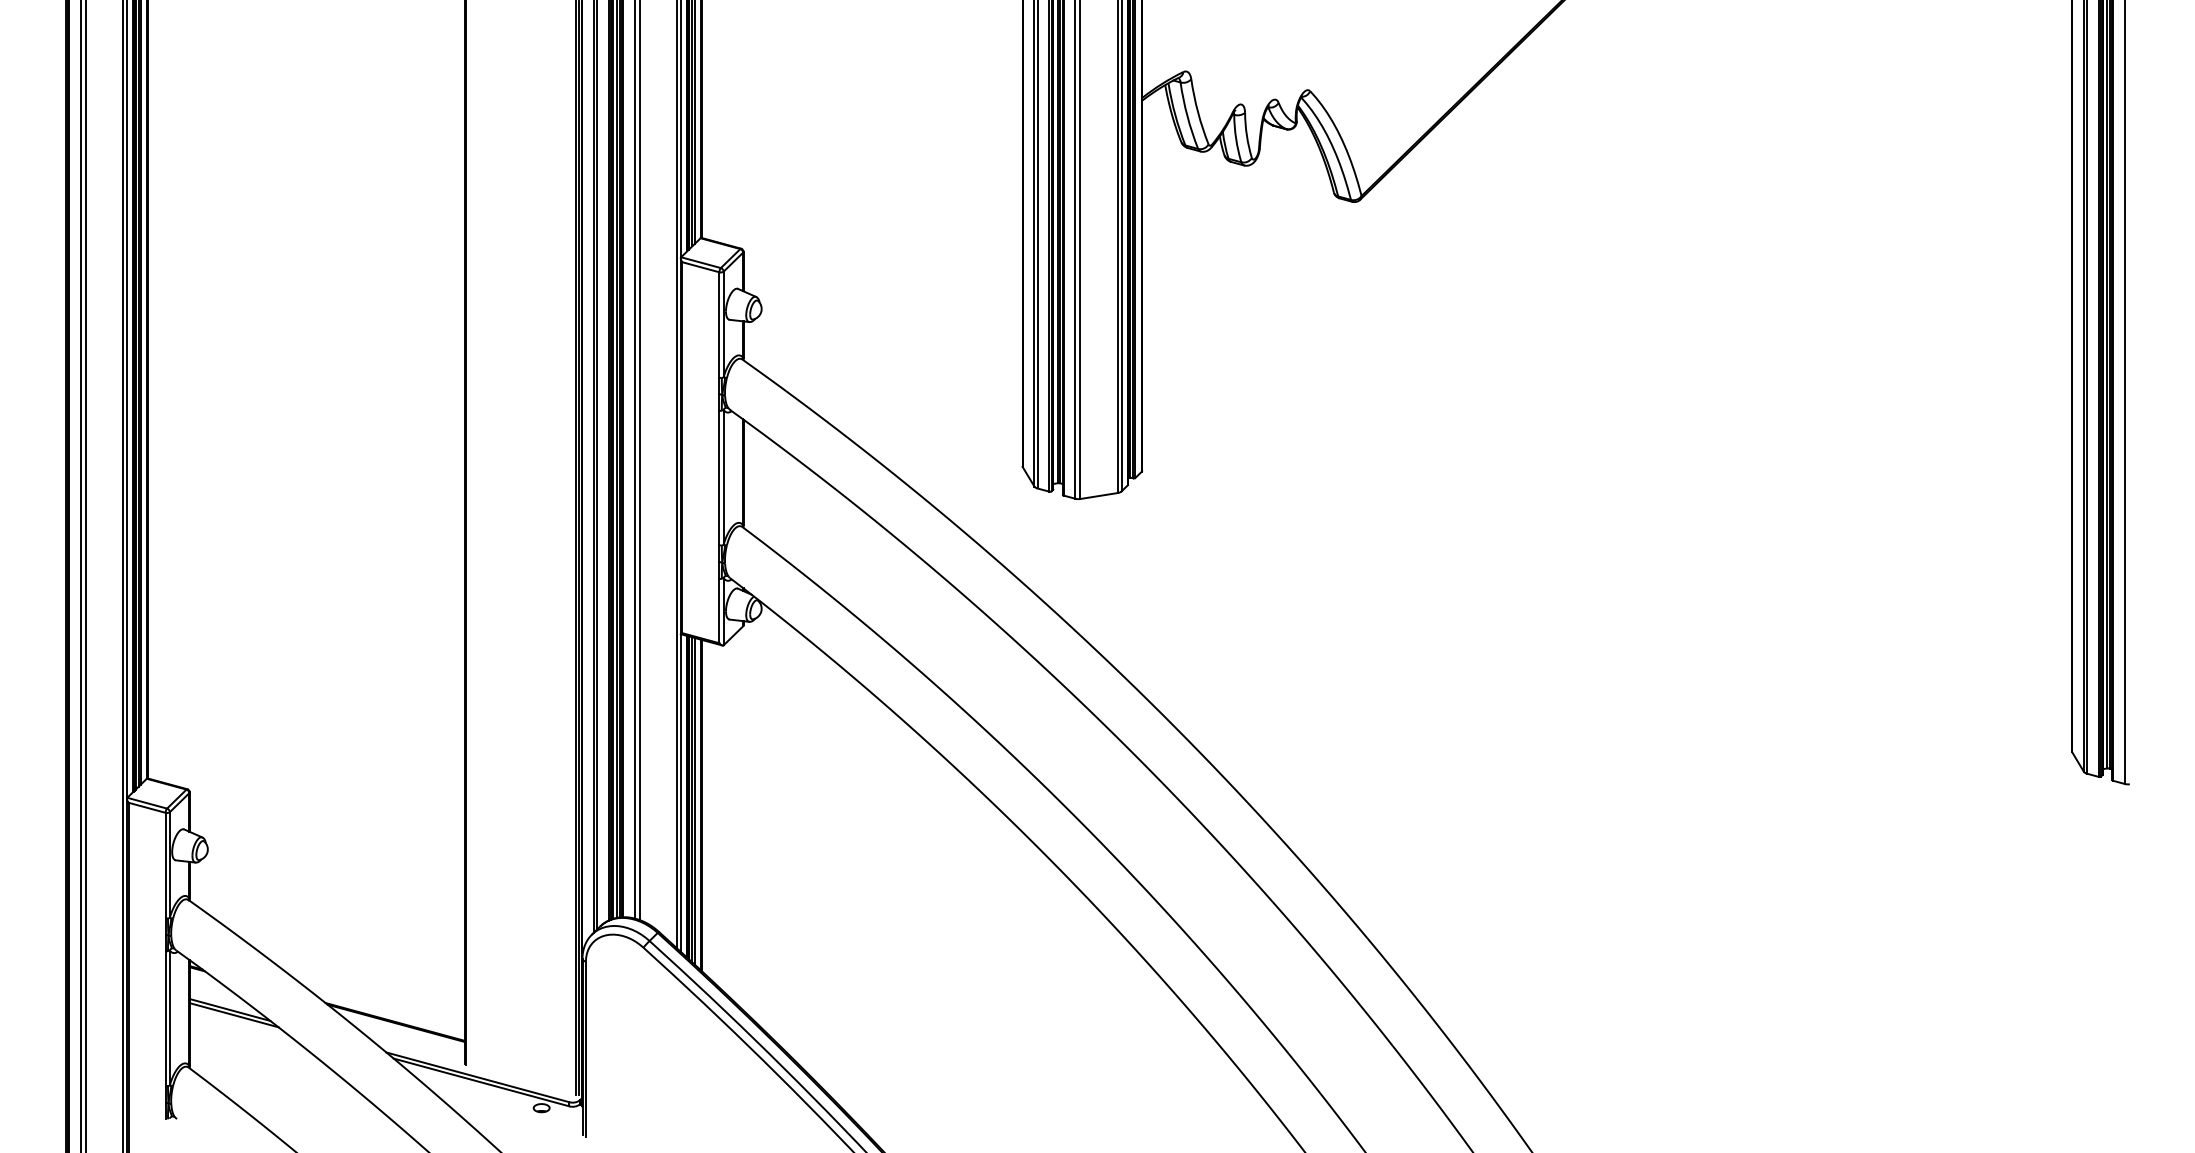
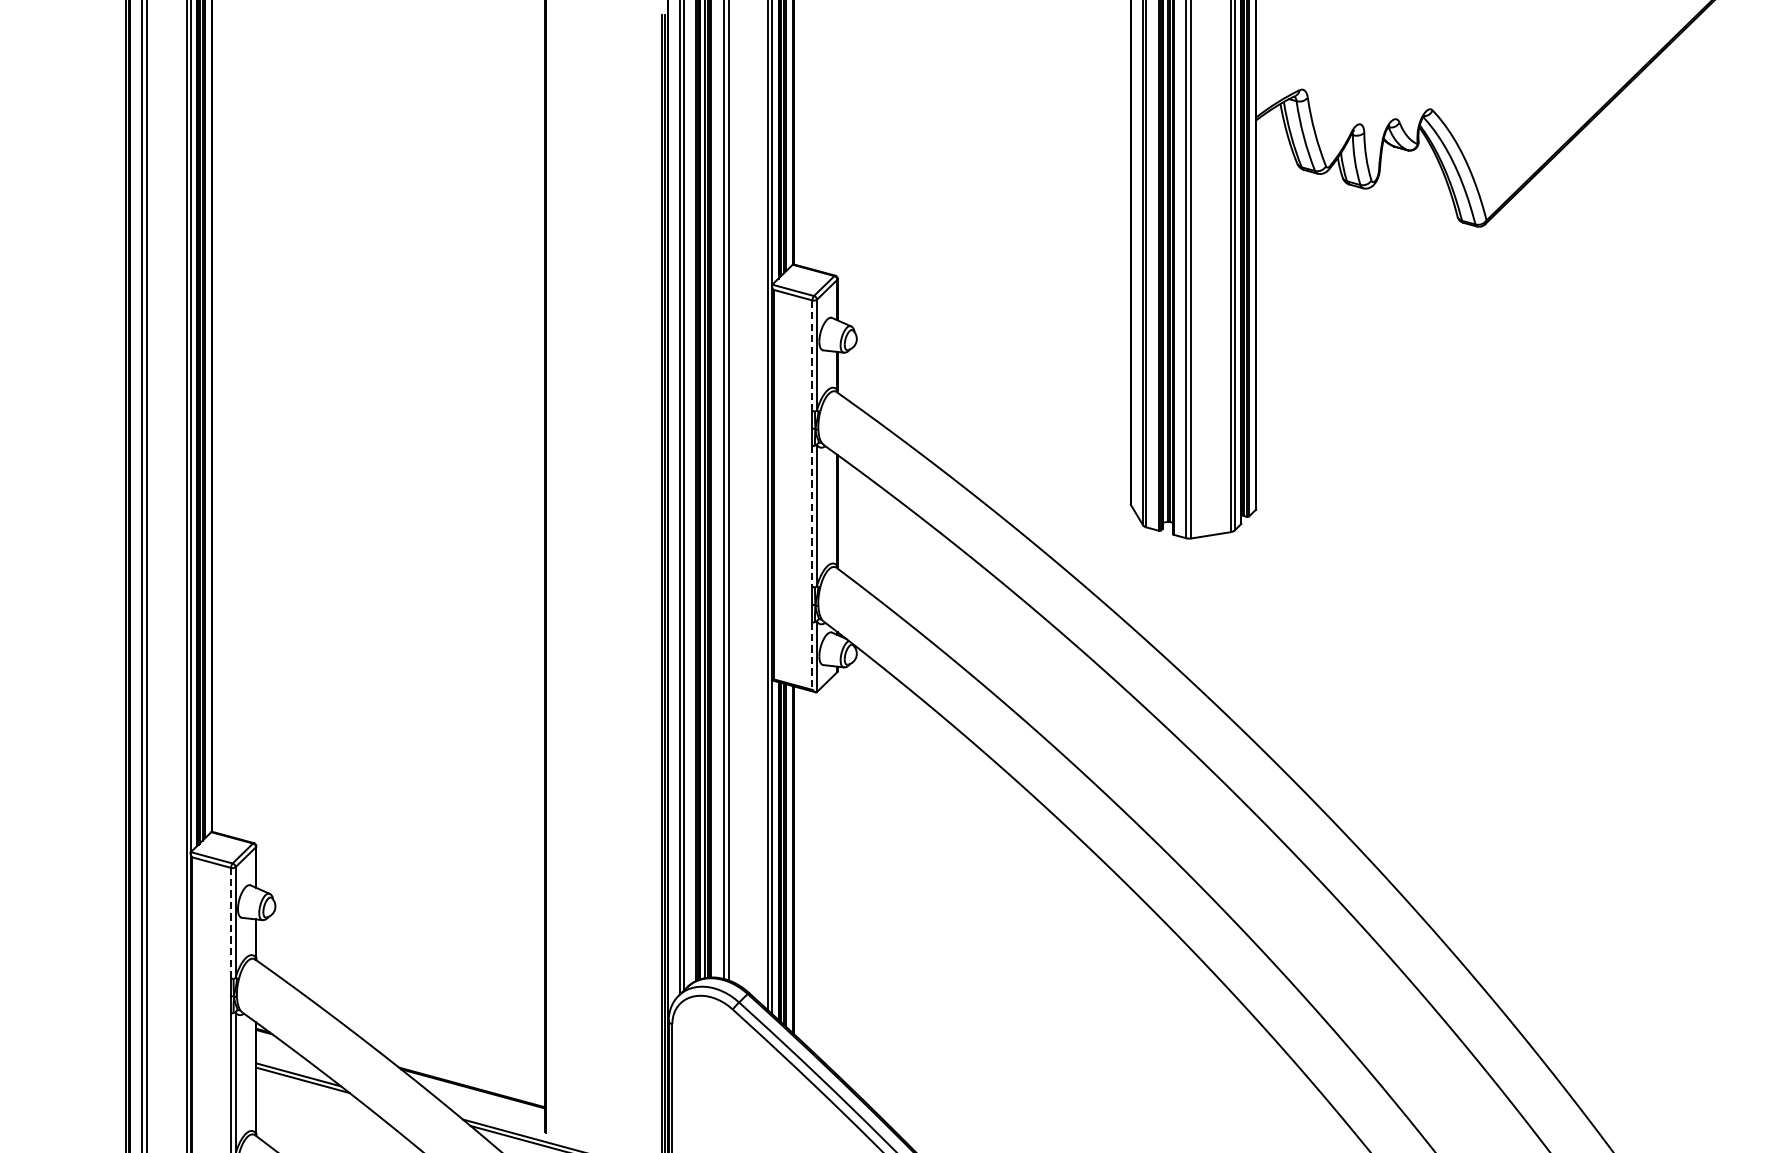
line: (719, 324) -> (812, 355), solid -> dashed
line: (719, 478) -> (812, 516), solid -> dashed
line: (719, 611) -> (812, 656), solid -> dashed
line: (165, 865) -> (230, 923), solid -> dashed

